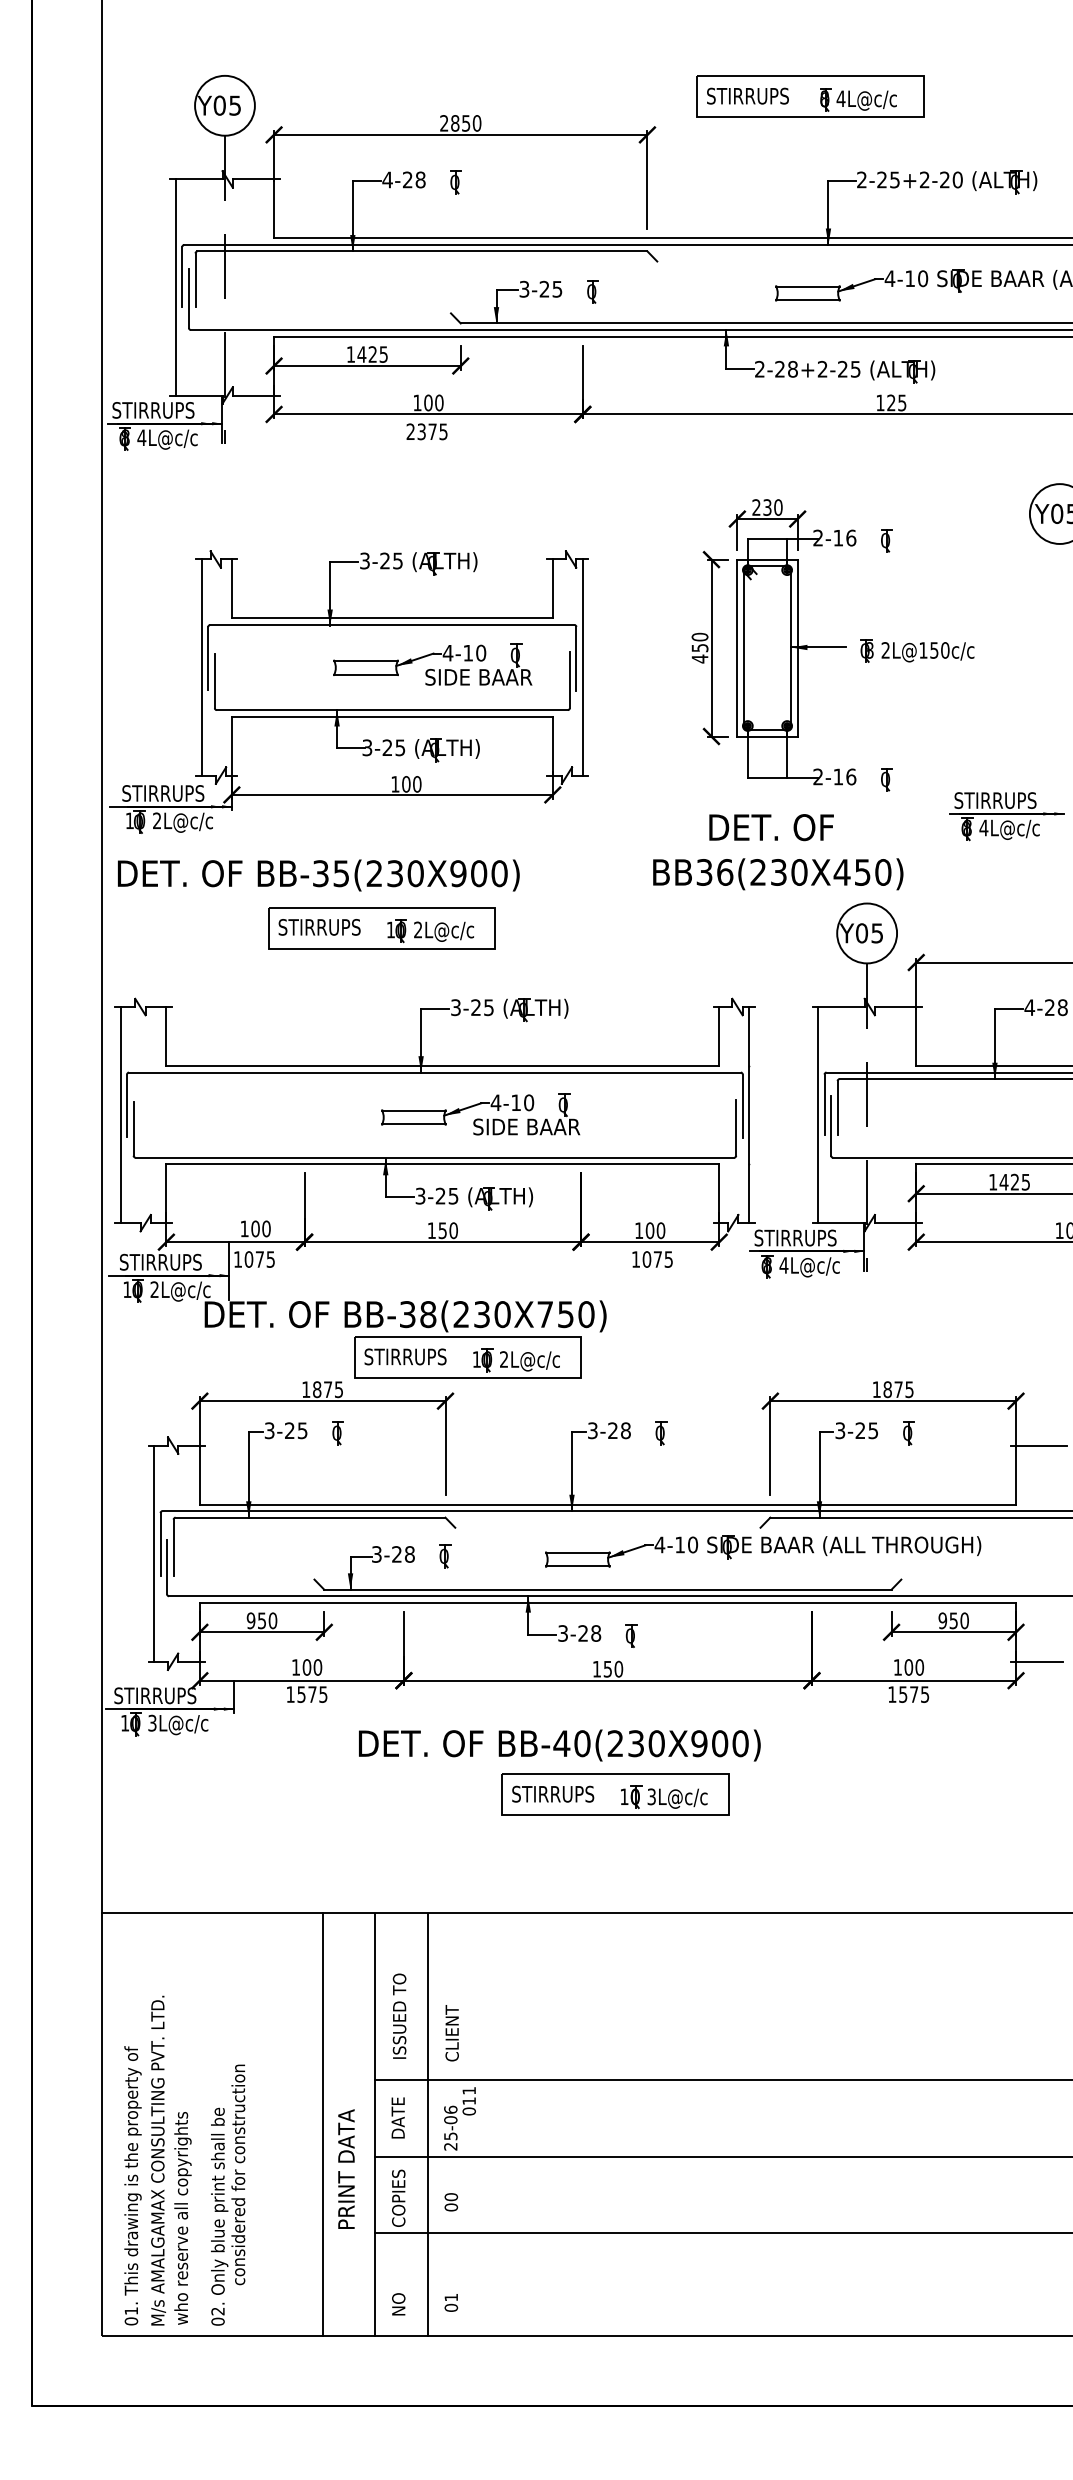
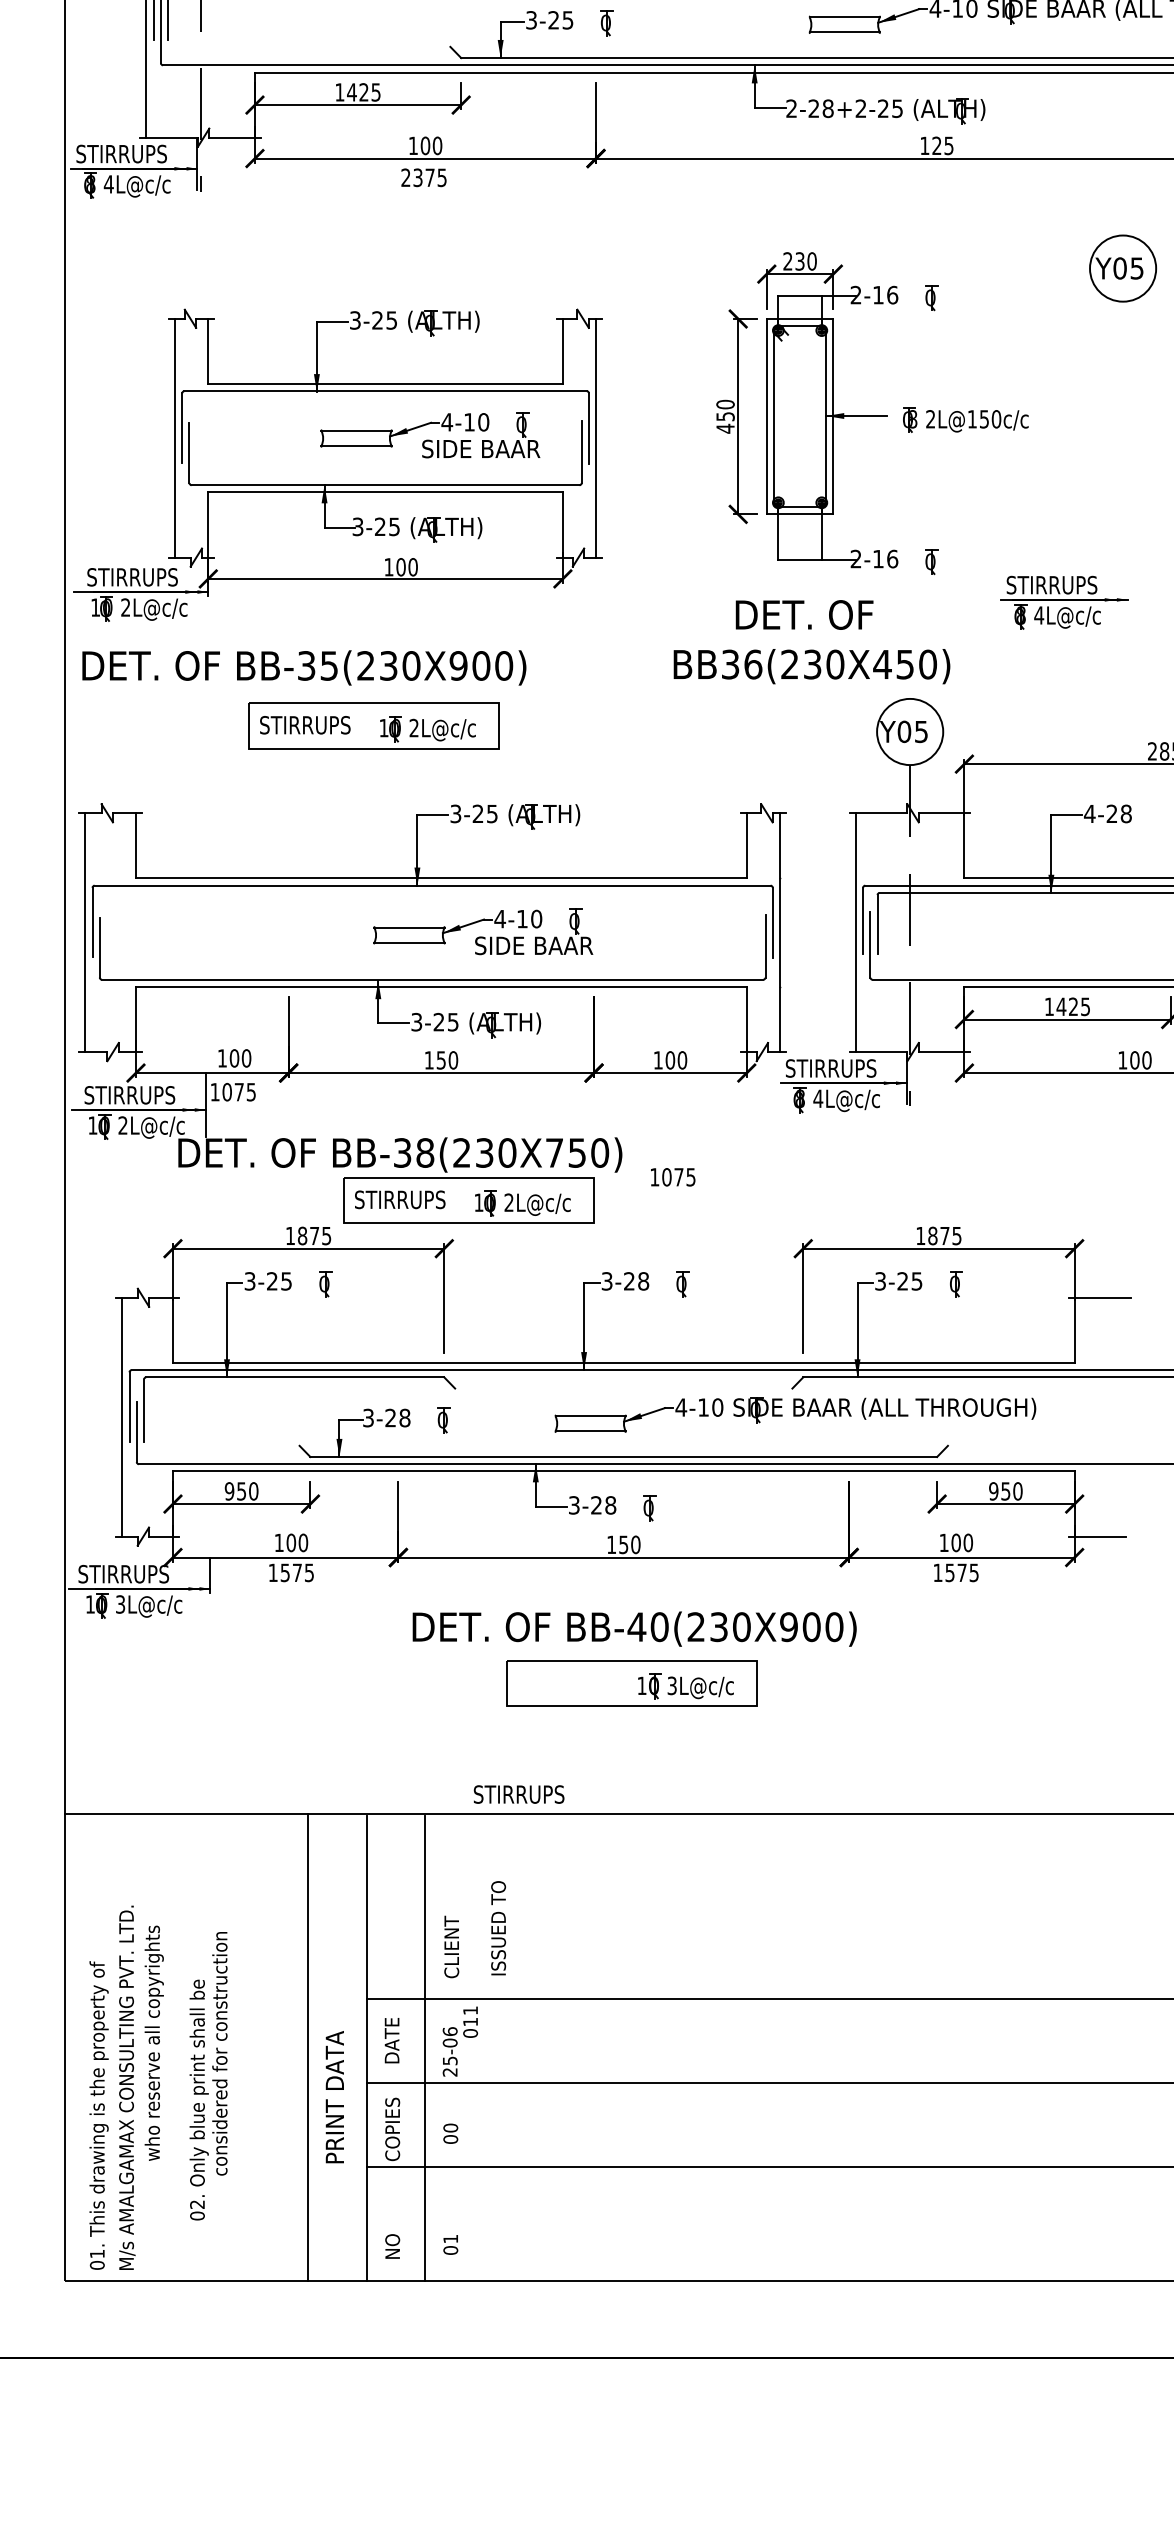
text: (652, 1259) -> (673, 1177), moved
text: (559, 1745) -> (634, 1629), moved
text: (553, 1793) -> (519, 1793), moved
text: (399, 2015) -> (498, 1927), moved
text: (228, 2194) -> (209, 2075), moved
text: (182, 2218) -> (153, 2043), moved

